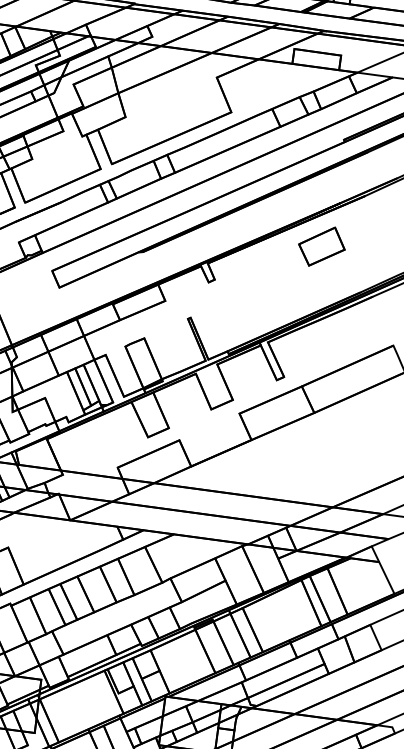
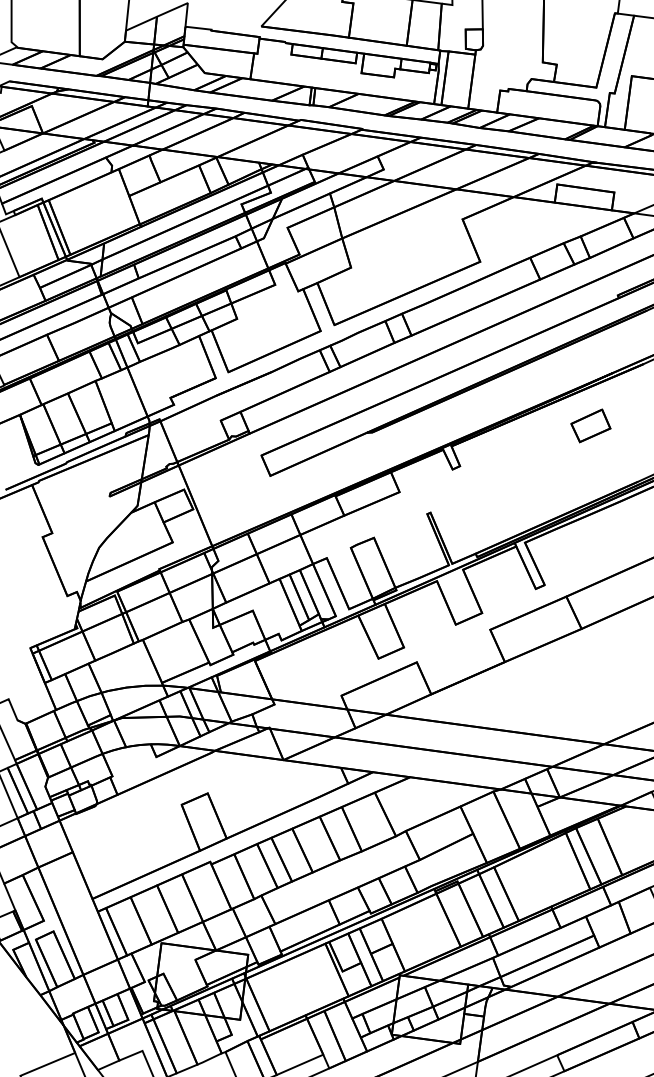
part: (321, 246) -> (590, 425), size x0.7

